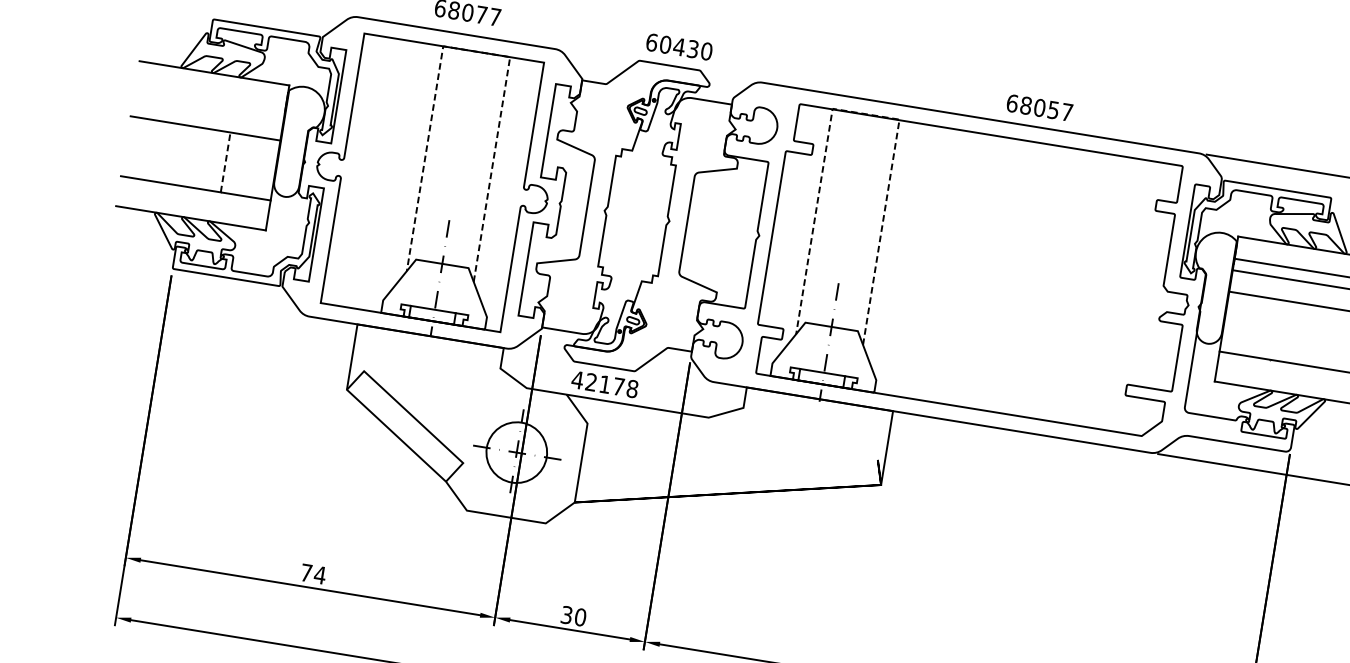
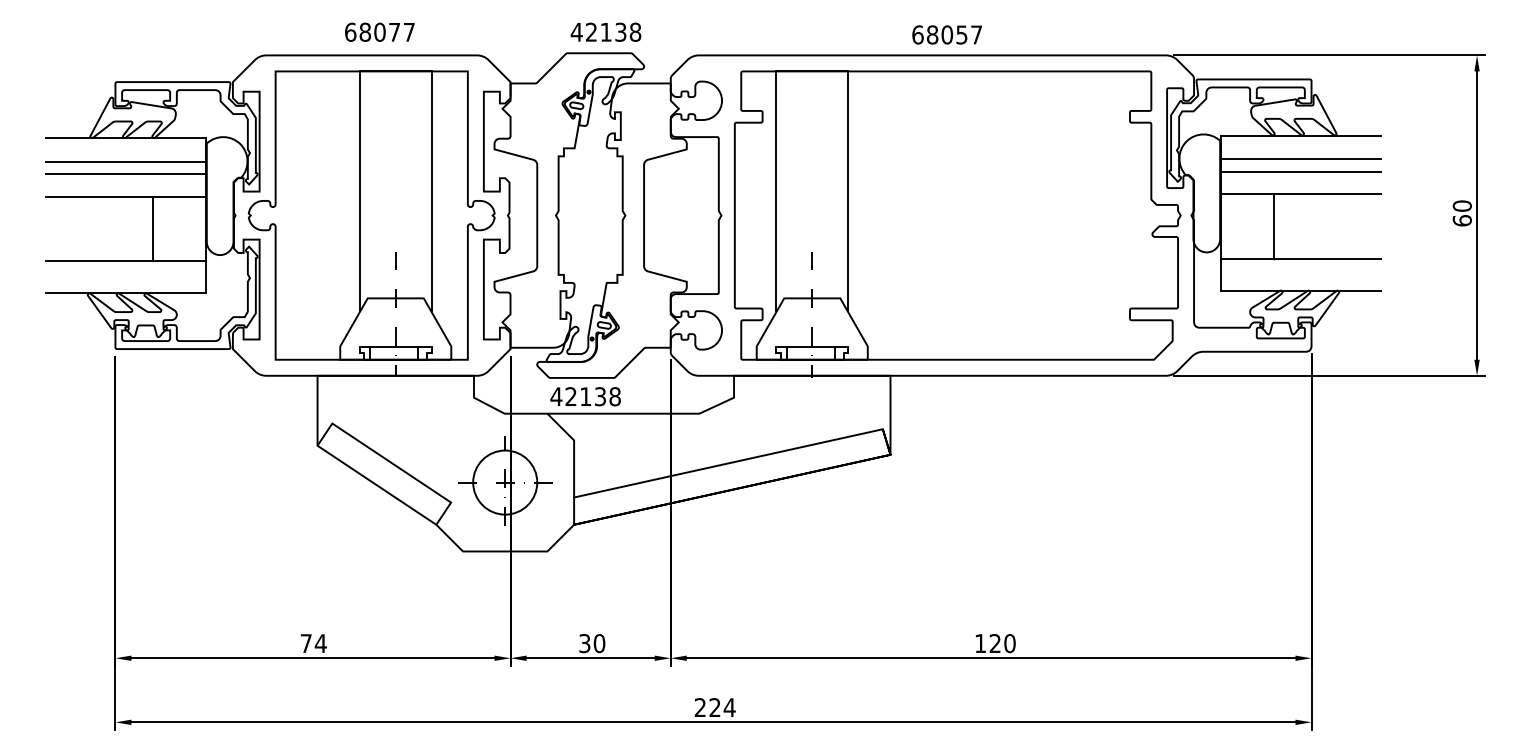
text: (678, 46) -> (605, 31), 60430 -> 42138
line: (476, 51) -> (395, 71), dashed -> solid
line: (210, 95) -> (125, 161), added
line: (208, 107) -> (125, 174), added
text: (1039, 107) -> (946, 34), moved
line: (866, 113) -> (812, 70), dashed -> solid
line: (225, 161) -> (152, 228), dashed -> solid
line: (1274, 329) -> (1274, 226), added
text: (618, 386) -> (600, 396), 42178 -> 42138
line: (728, 468) -> (728, 463), added

